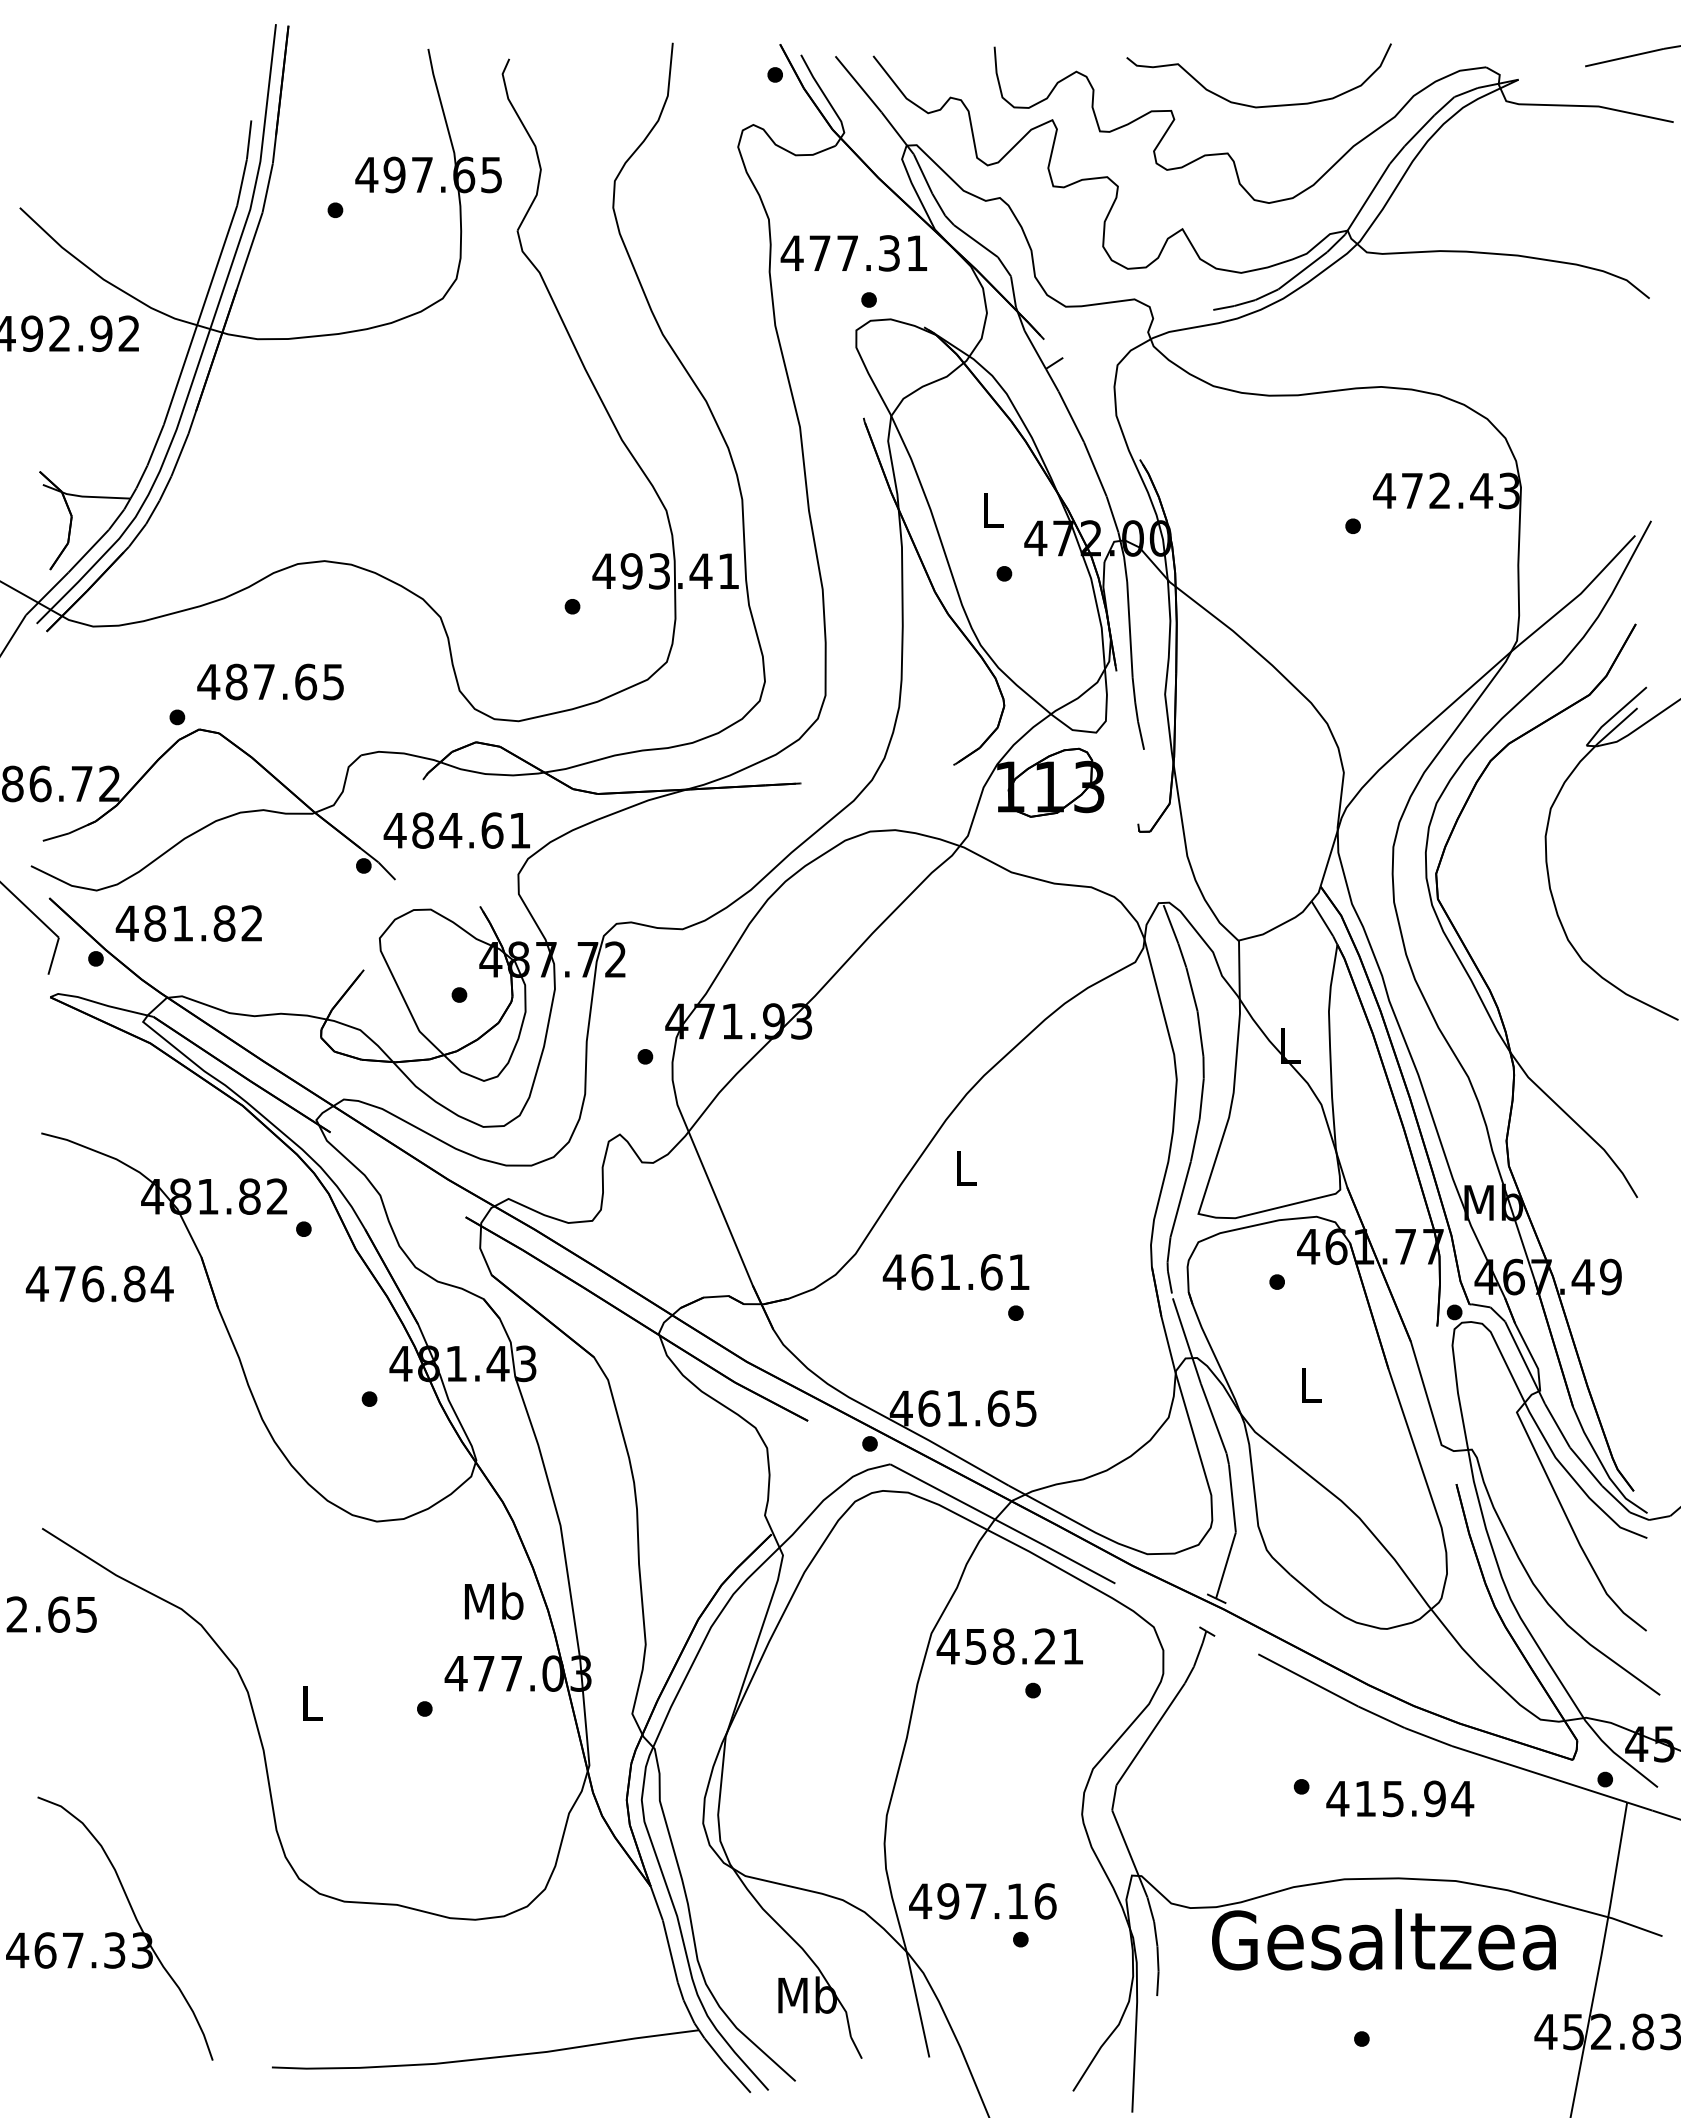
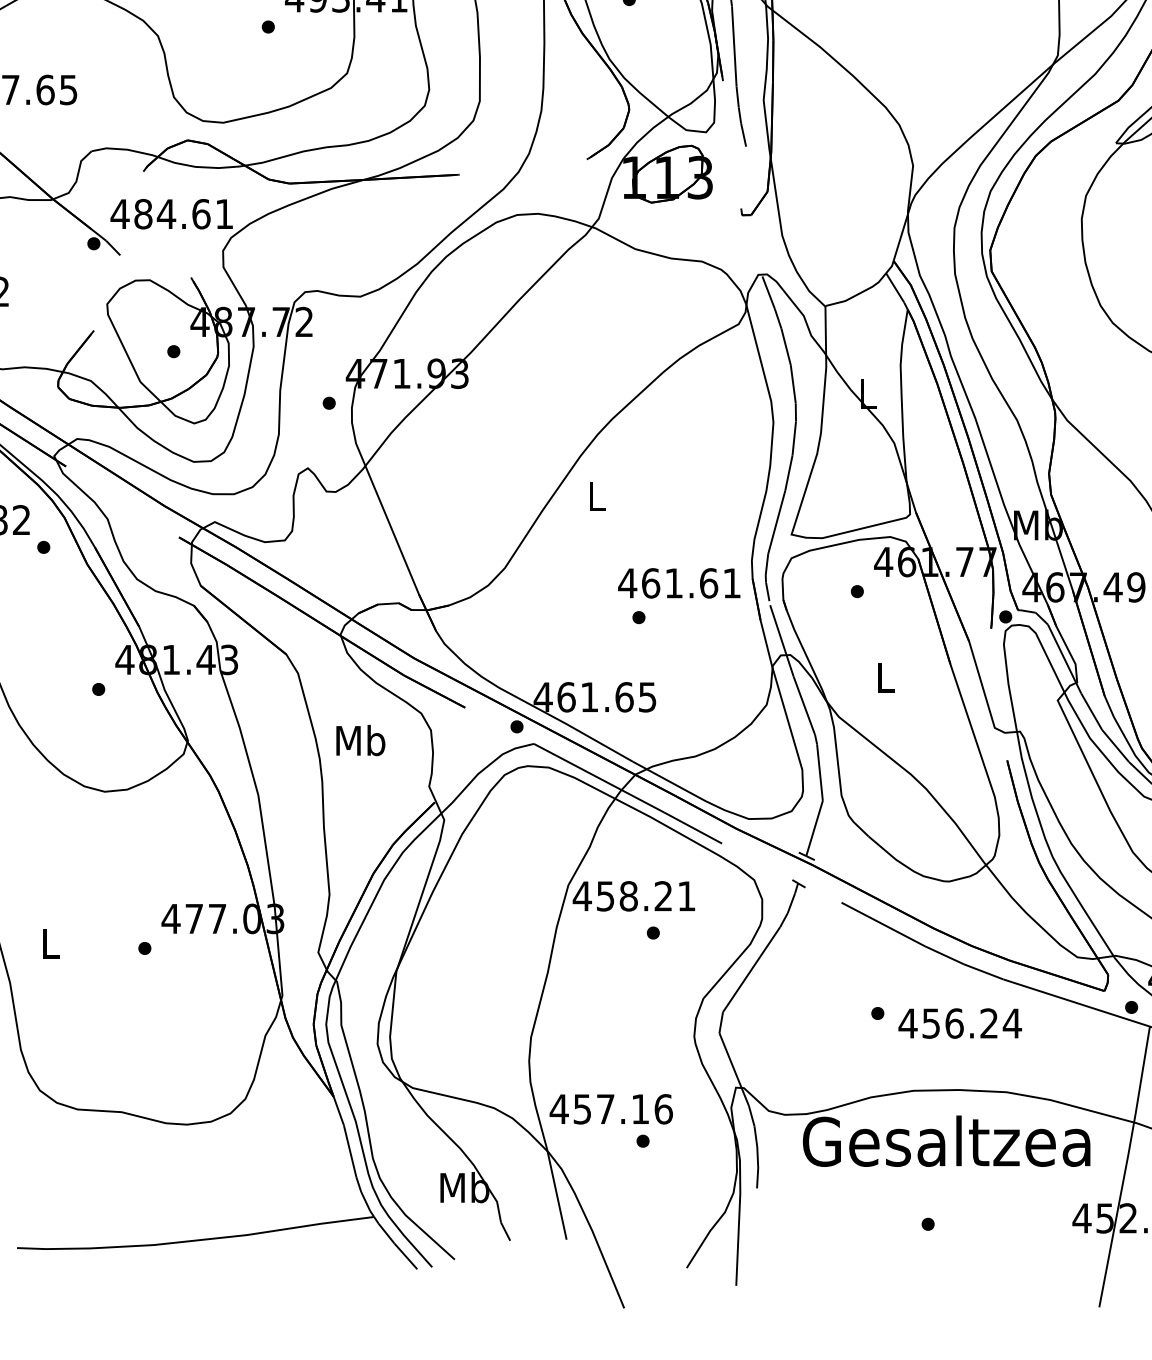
text: (955, 1272) -> (678, 583), moved
text: (494, 1600) -> (361, 739), moved
text: (1400, 1798) -> (960, 1023), 415.94 -> 456.24
text: (948, 1901) -> (582, 1109), 497.16 -> 457.16

